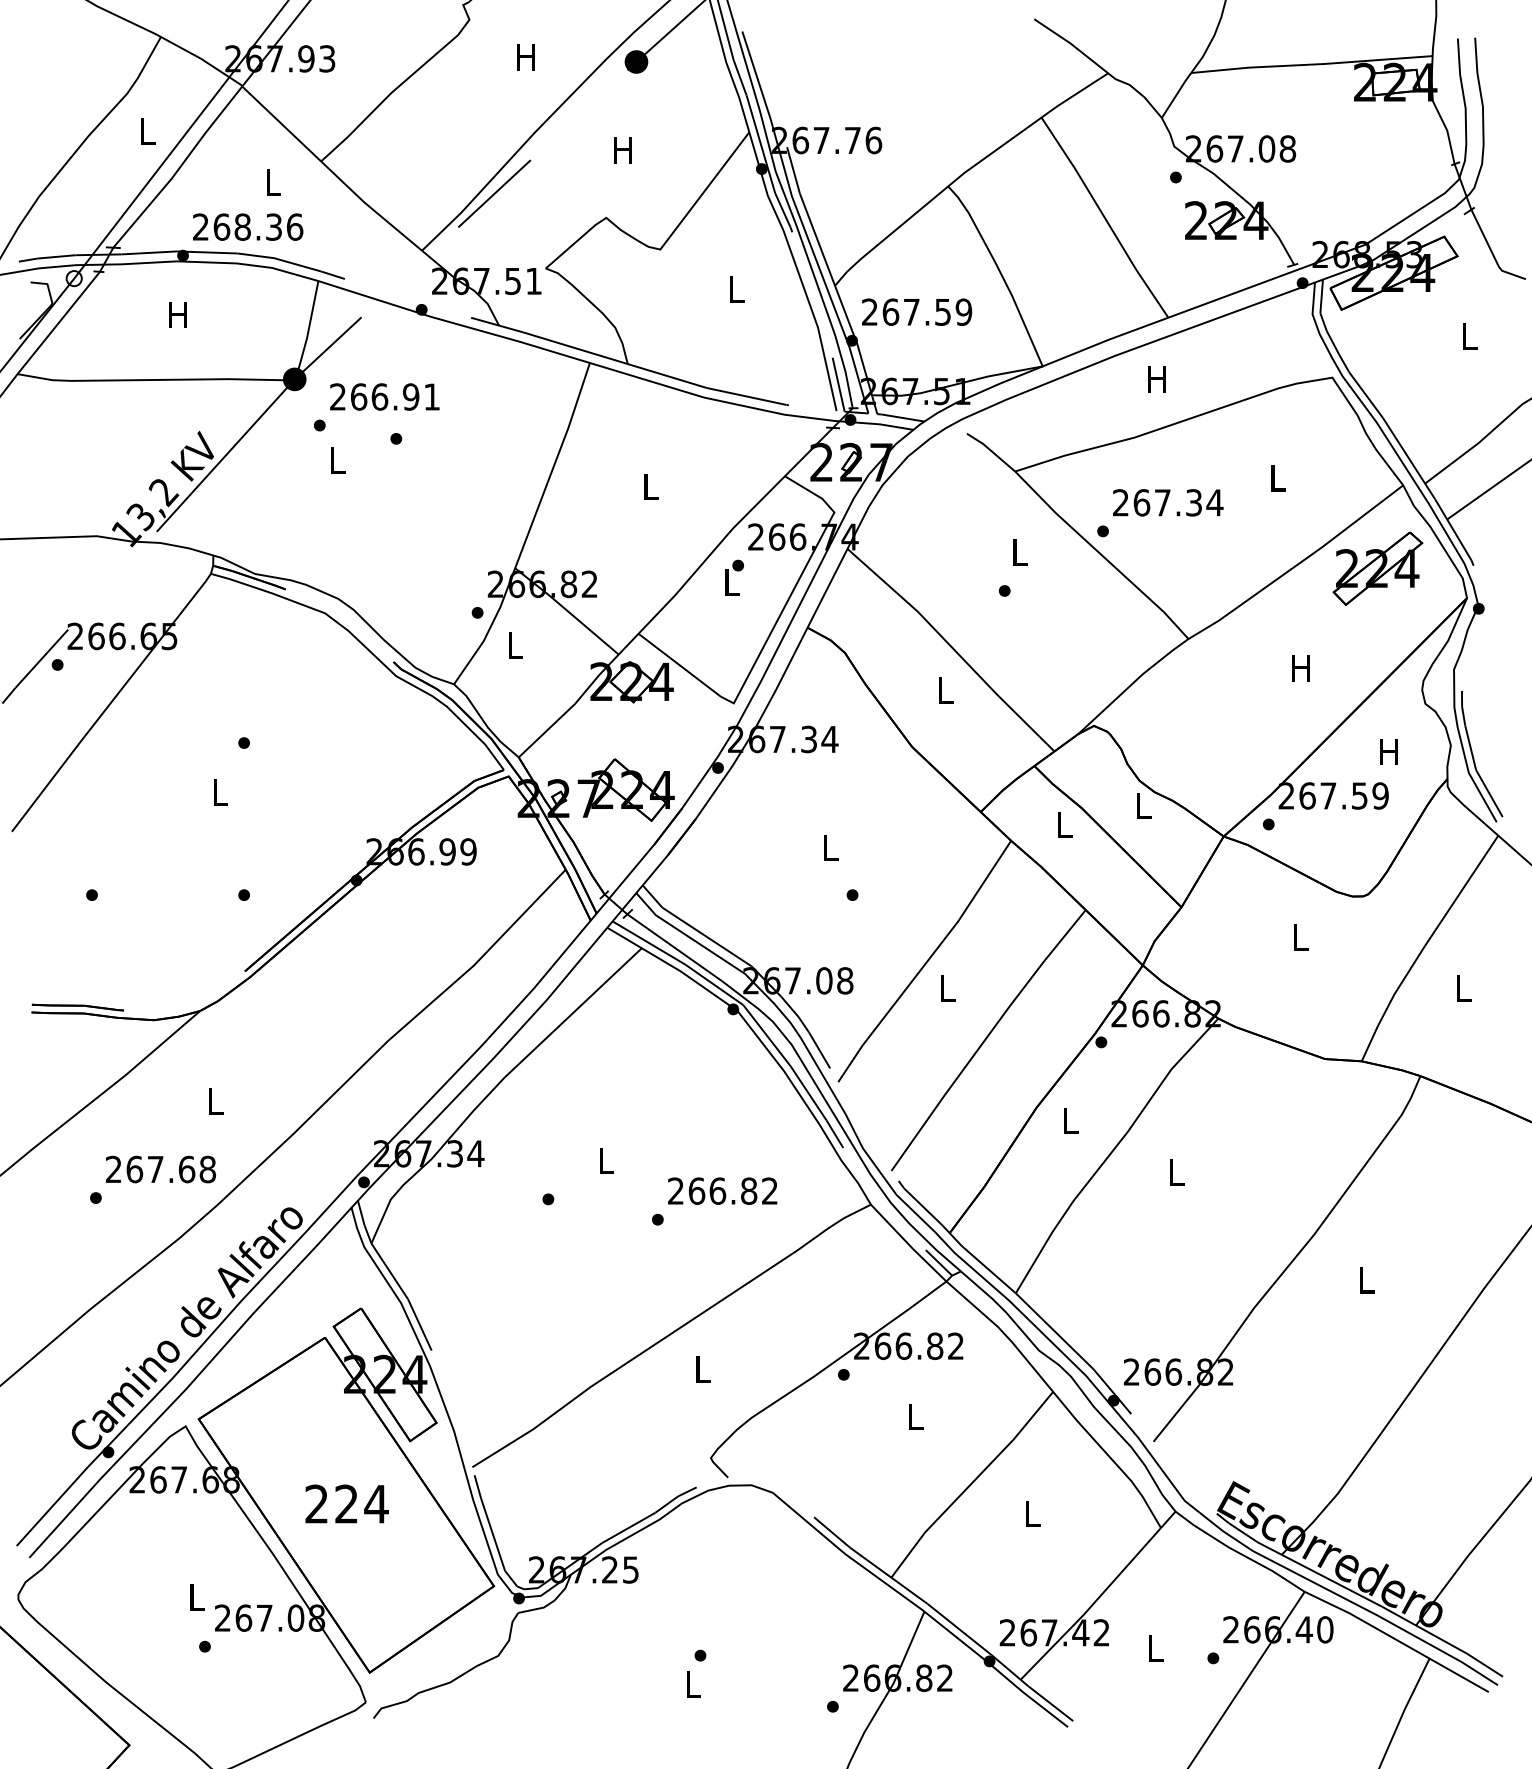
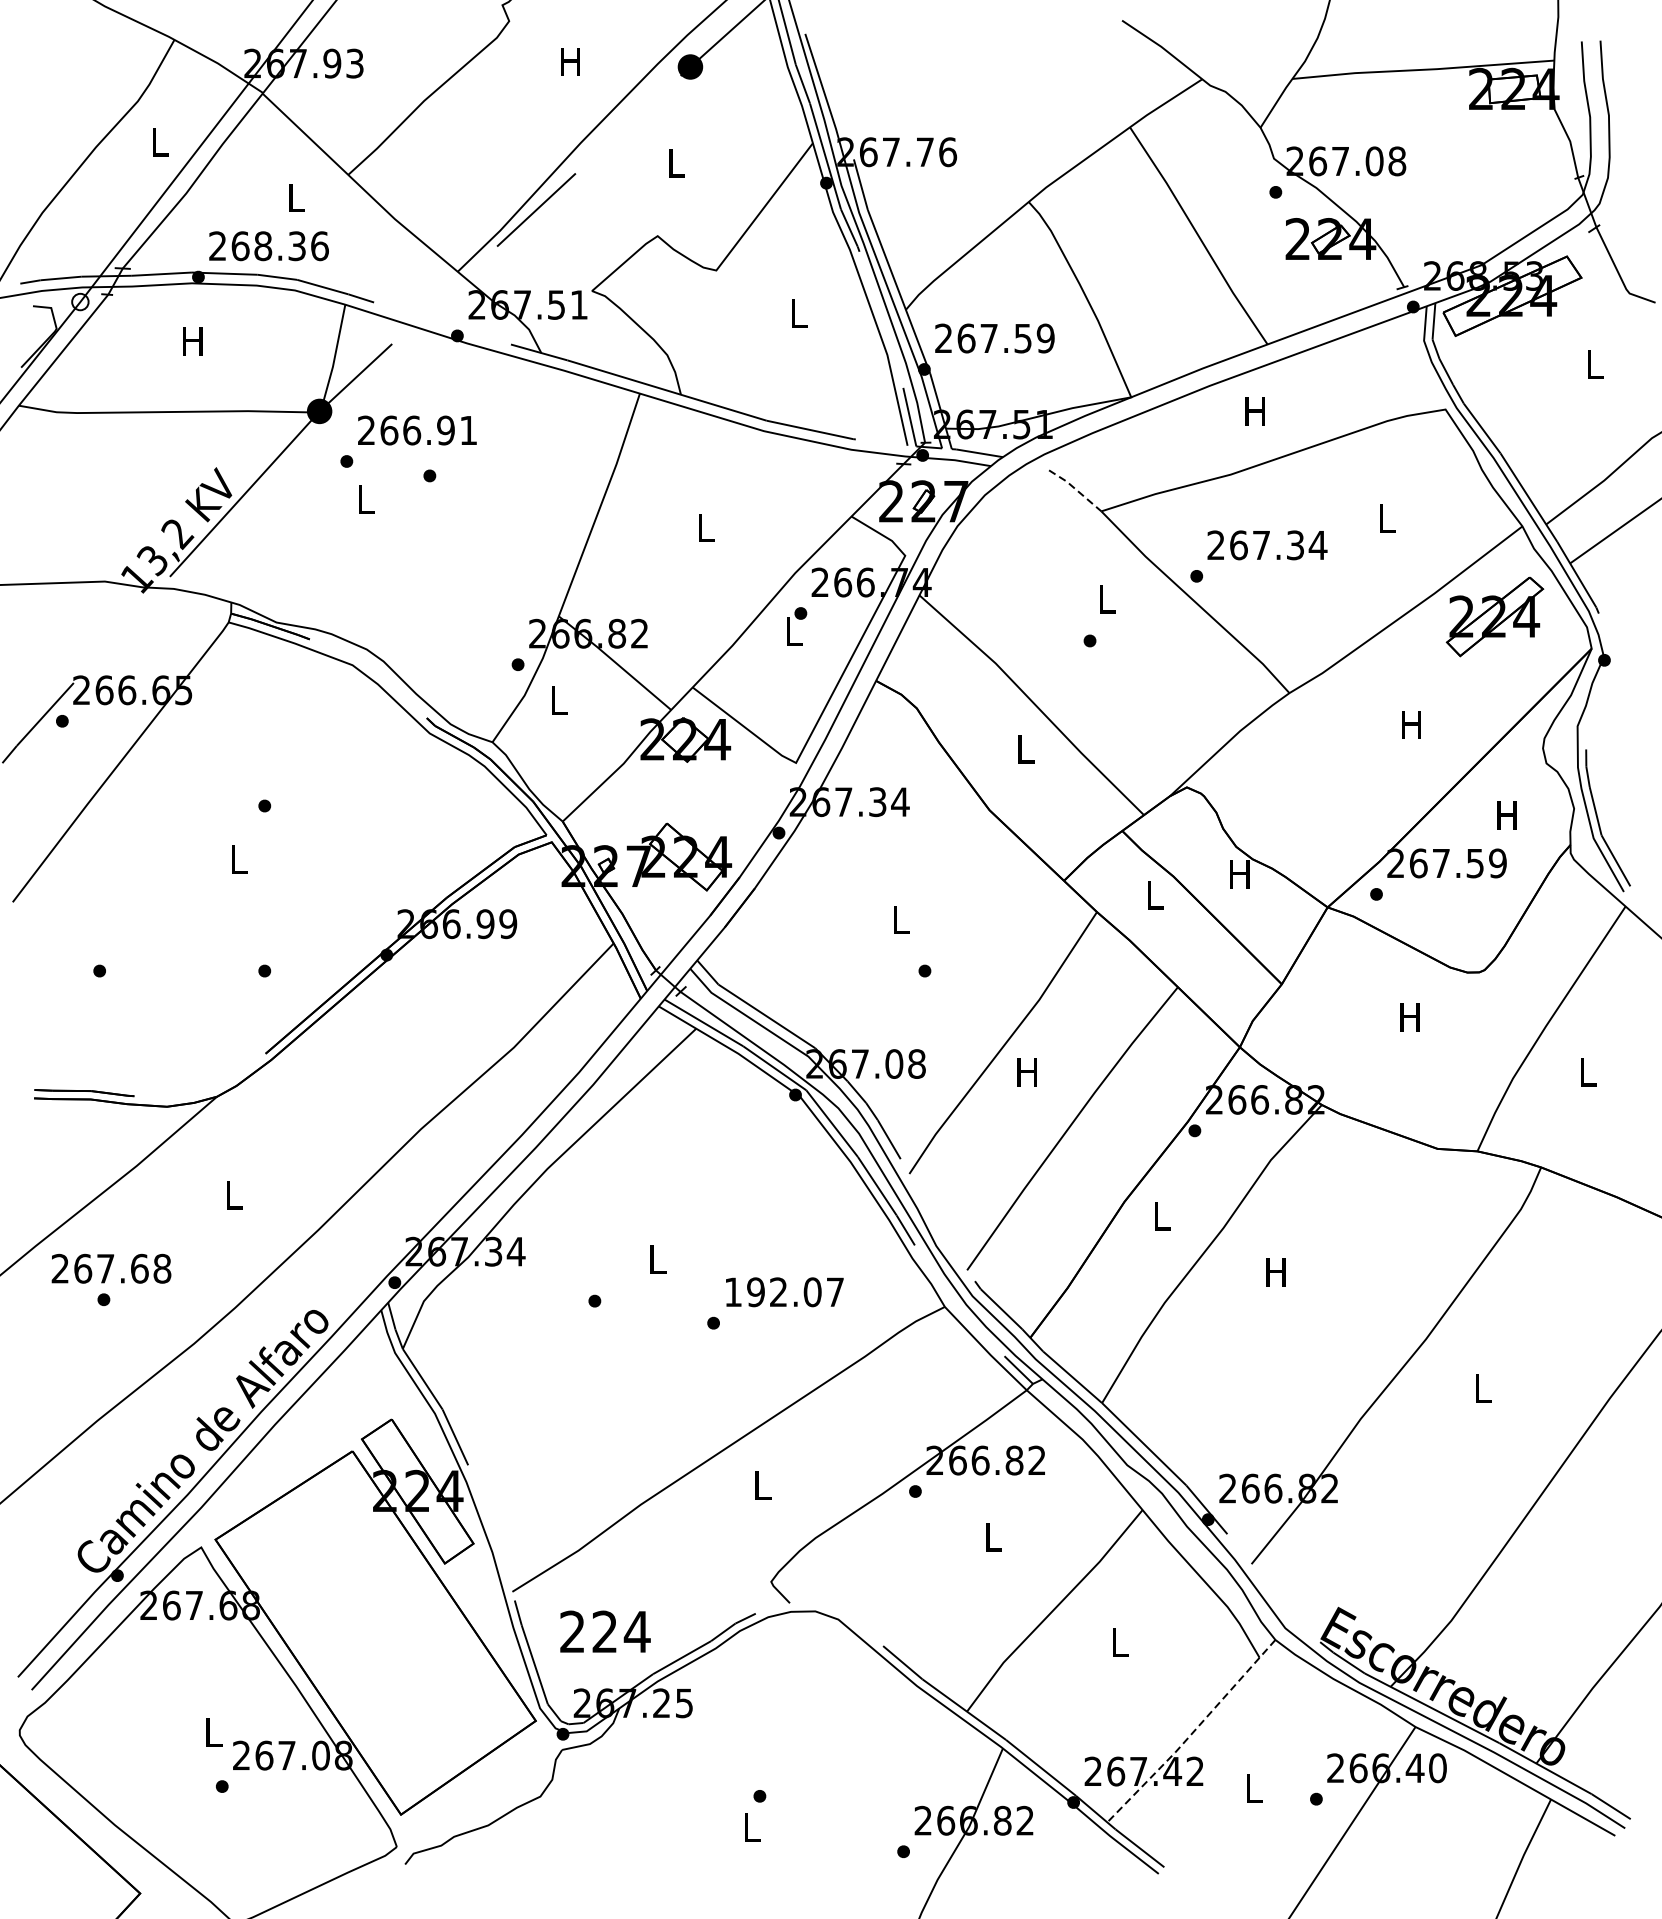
text: (622, 150) -> (675, 163), H -> L
line: (991, 450) -> (1075, 488), solid -> dashed
text: (1142, 805) -> (1239, 873), L -> H
text: (1299, 937) -> (1409, 1017), L -> H
text: (946, 988) -> (1026, 1072), L -> H
text: (160, 1169) -> (111, 1268), moved
text: (1175, 1172) -> (1275, 1272), L -> H
text: (722, 1190) -> (783, 1291), 266.82 -> 192.07
text: (346, 1503) -> (604, 1631), moved
line: (1099, 1597) -> (1192, 1733), solid -> dashed

